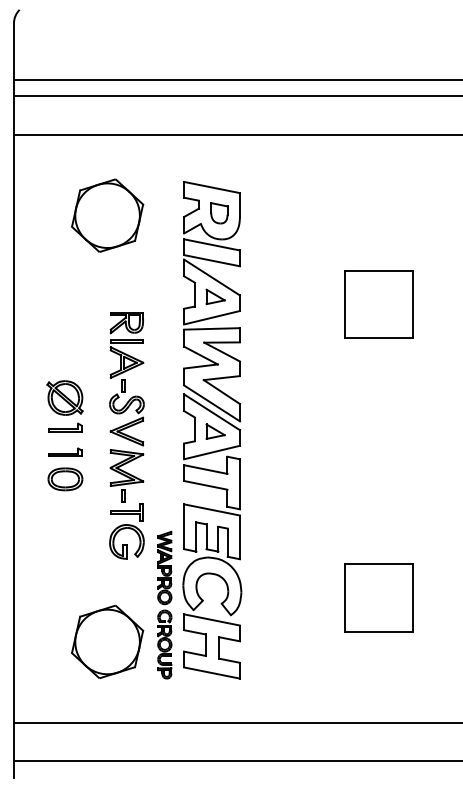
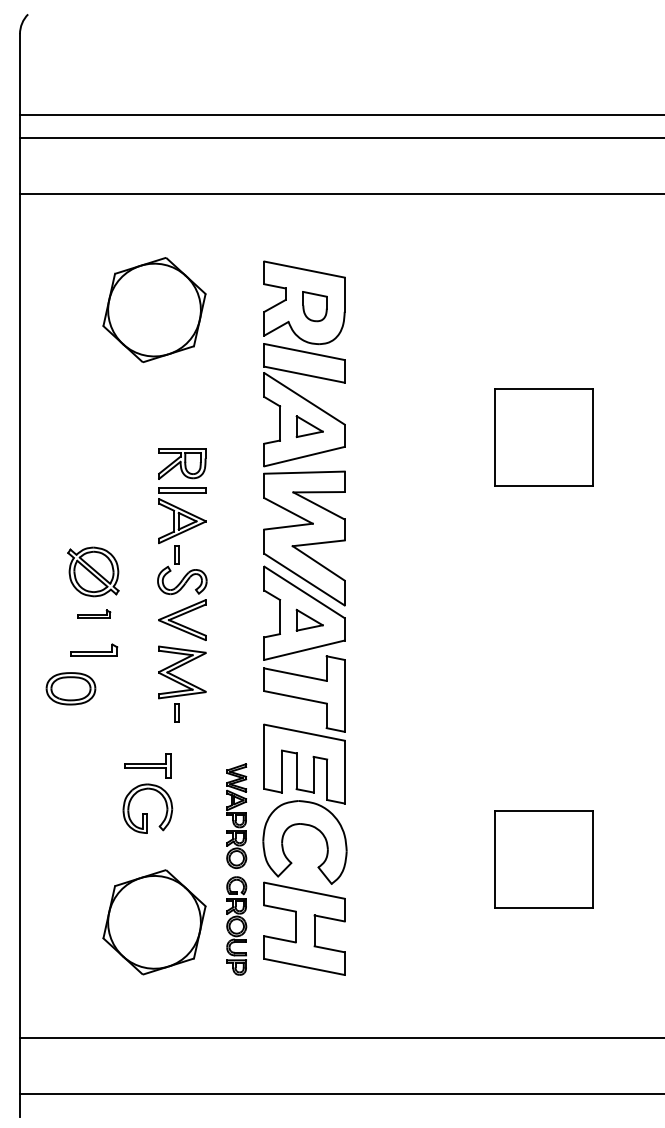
part: (65, 427) -> (94, 614), size x0.7
part: (65, 479) -> (71, 688), moved
part: (126, 531) -> (147, 793), moved

